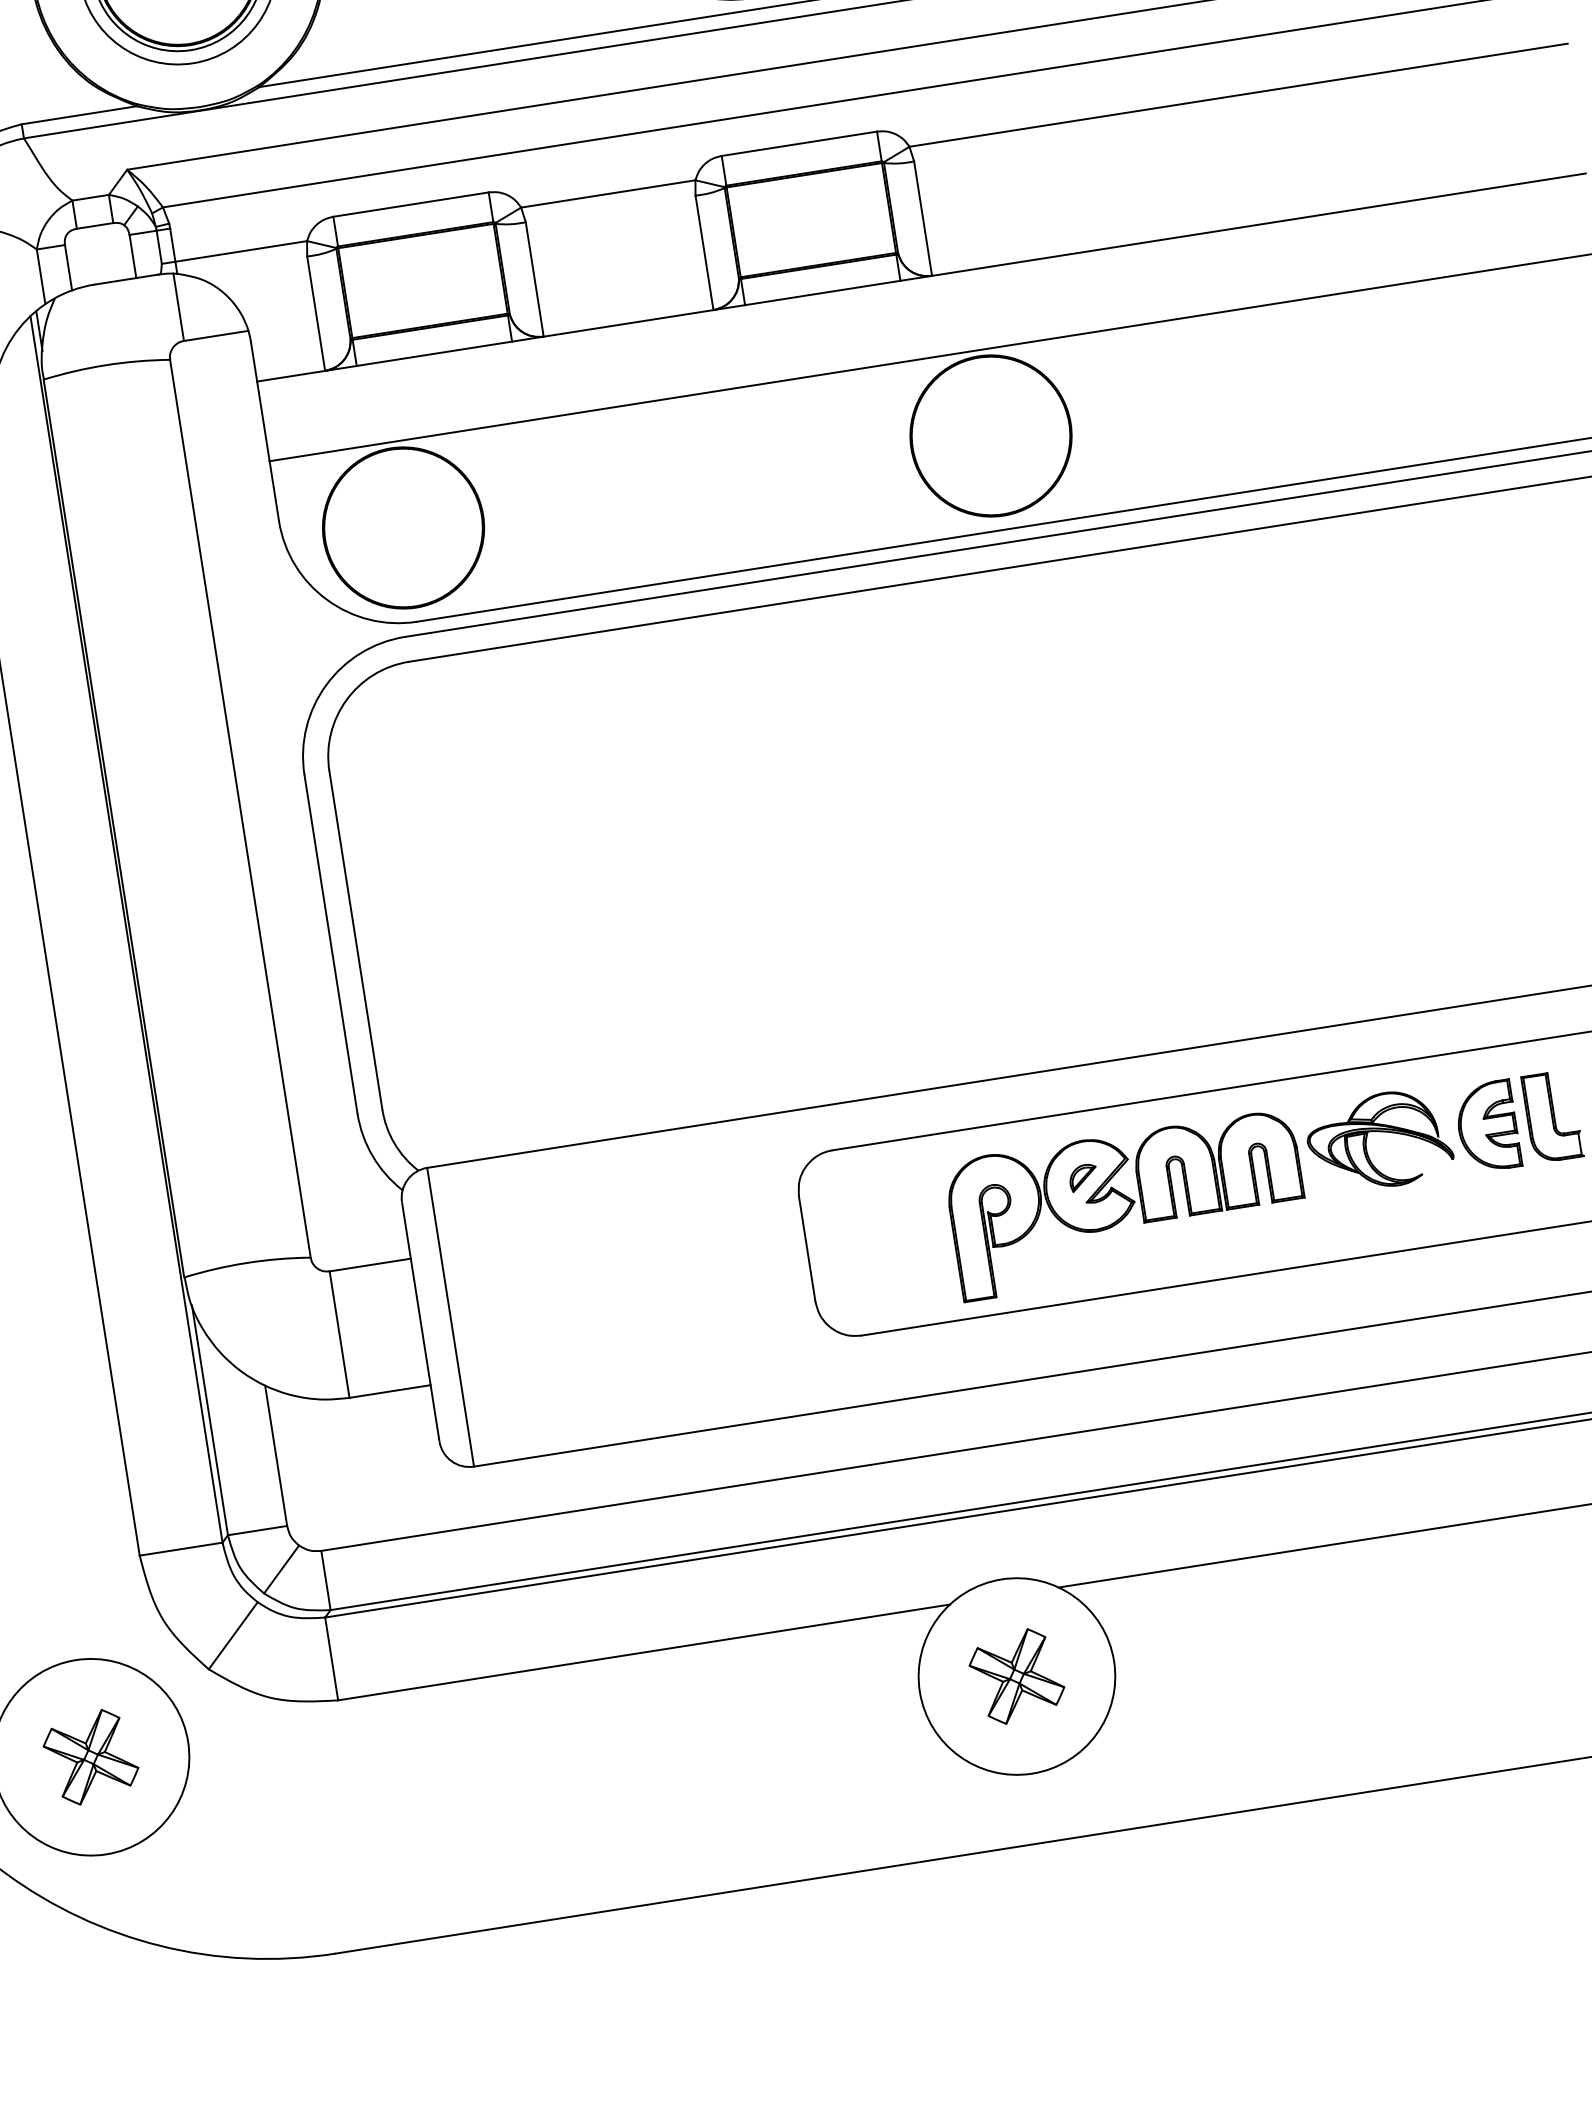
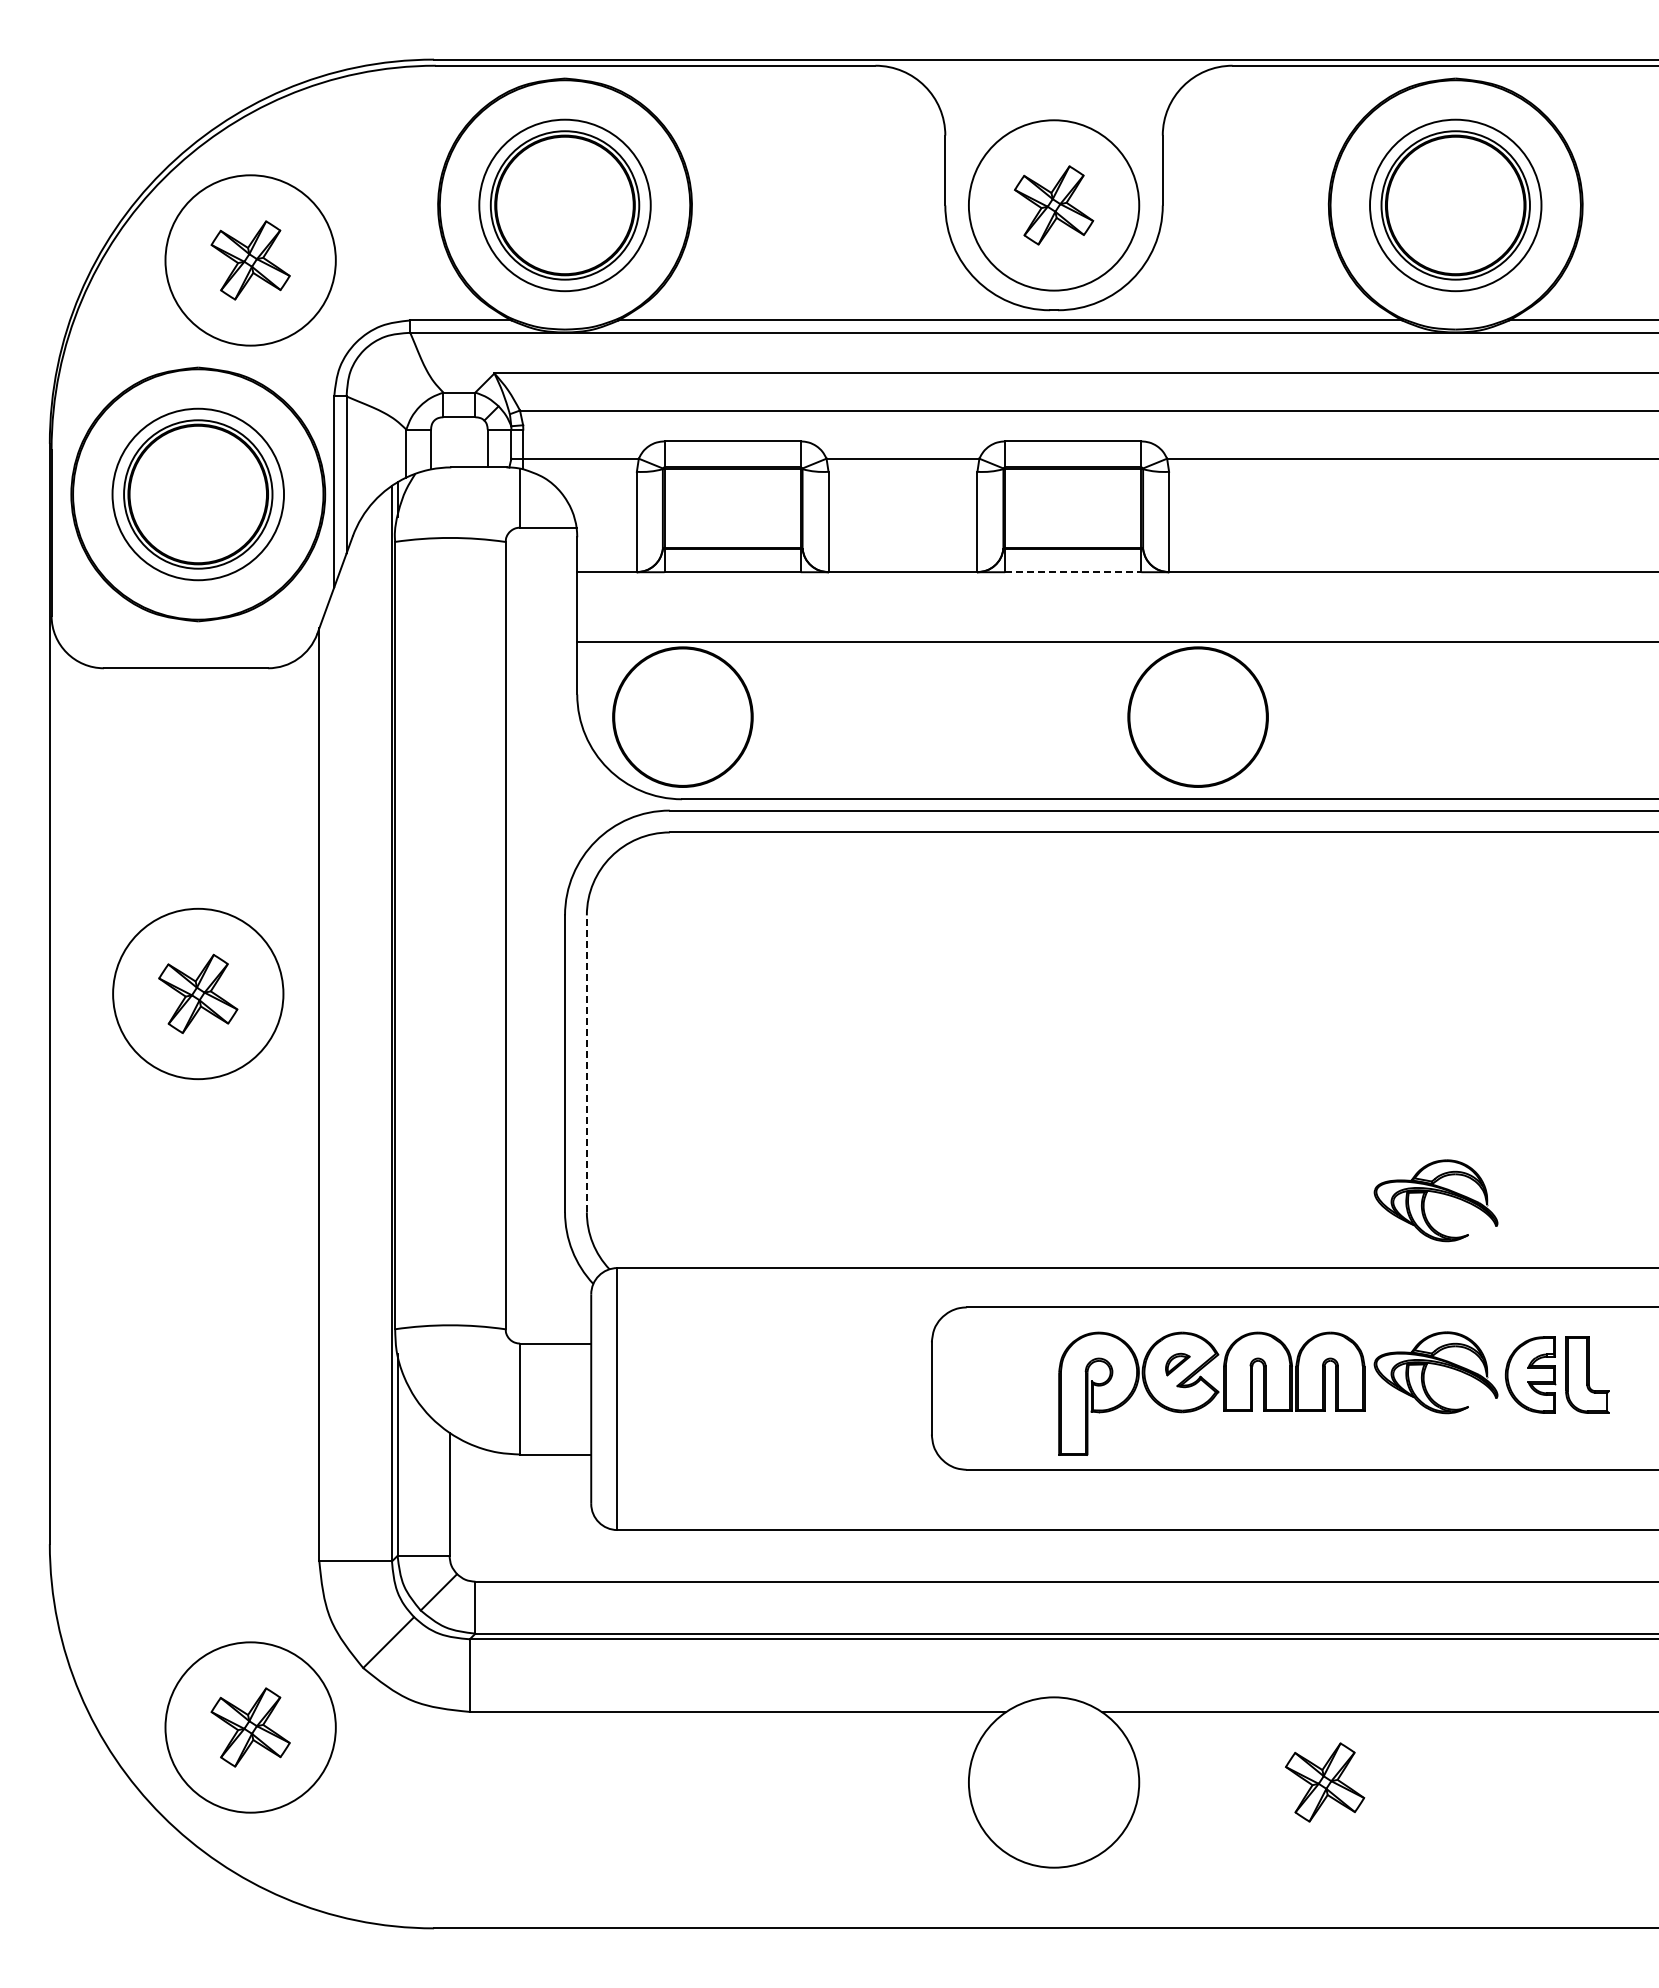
line: (823, 293) -> (1073, 572), solid -> dashed
part: (1347, 936) -> (1436, 1193), added
line: (355, 940) -> (586, 1063), solid -> dashed
part: (1017, 1676) -> (1325, 1782), moved

